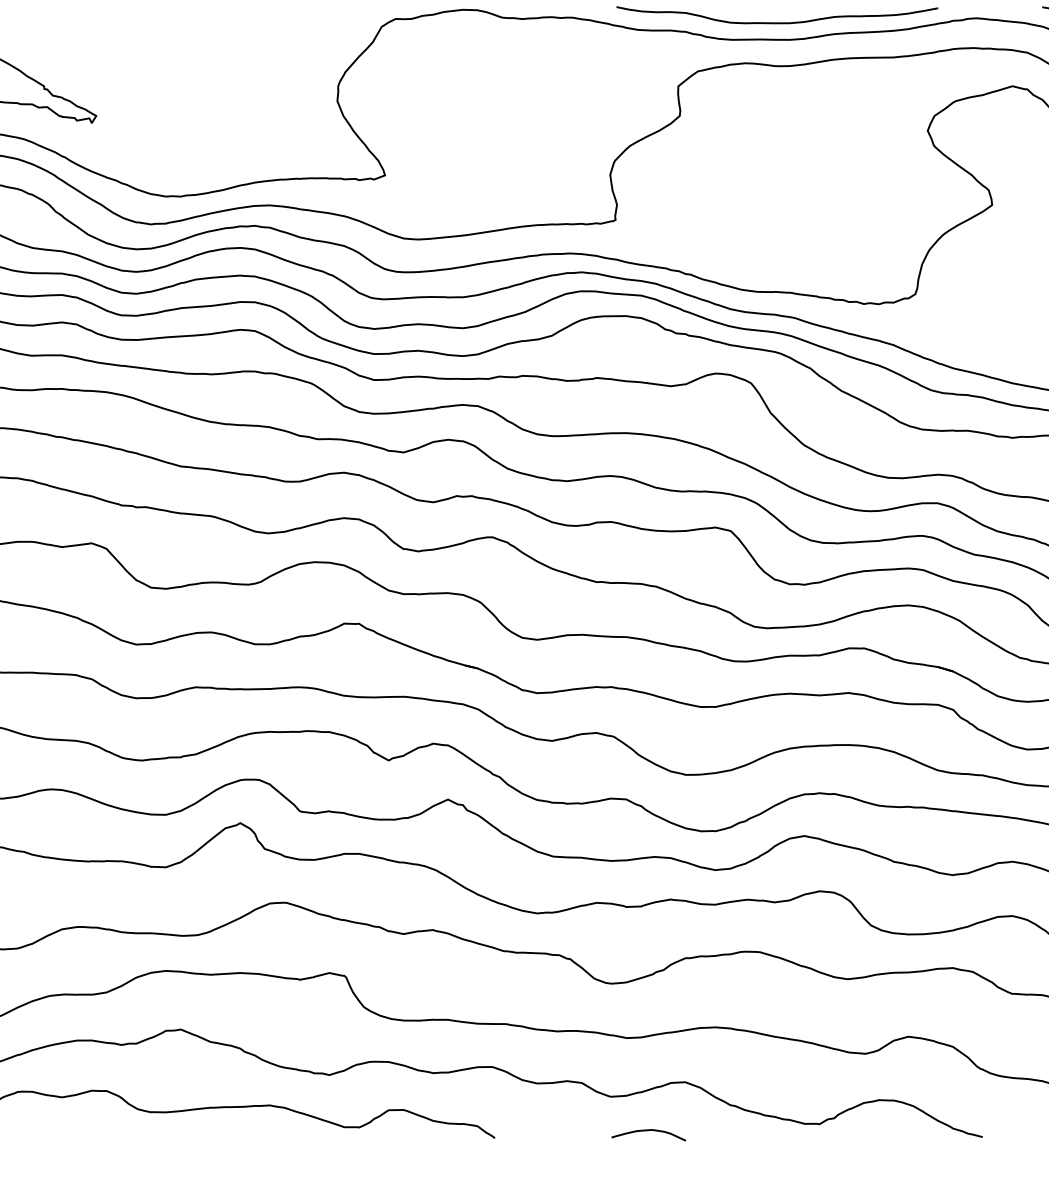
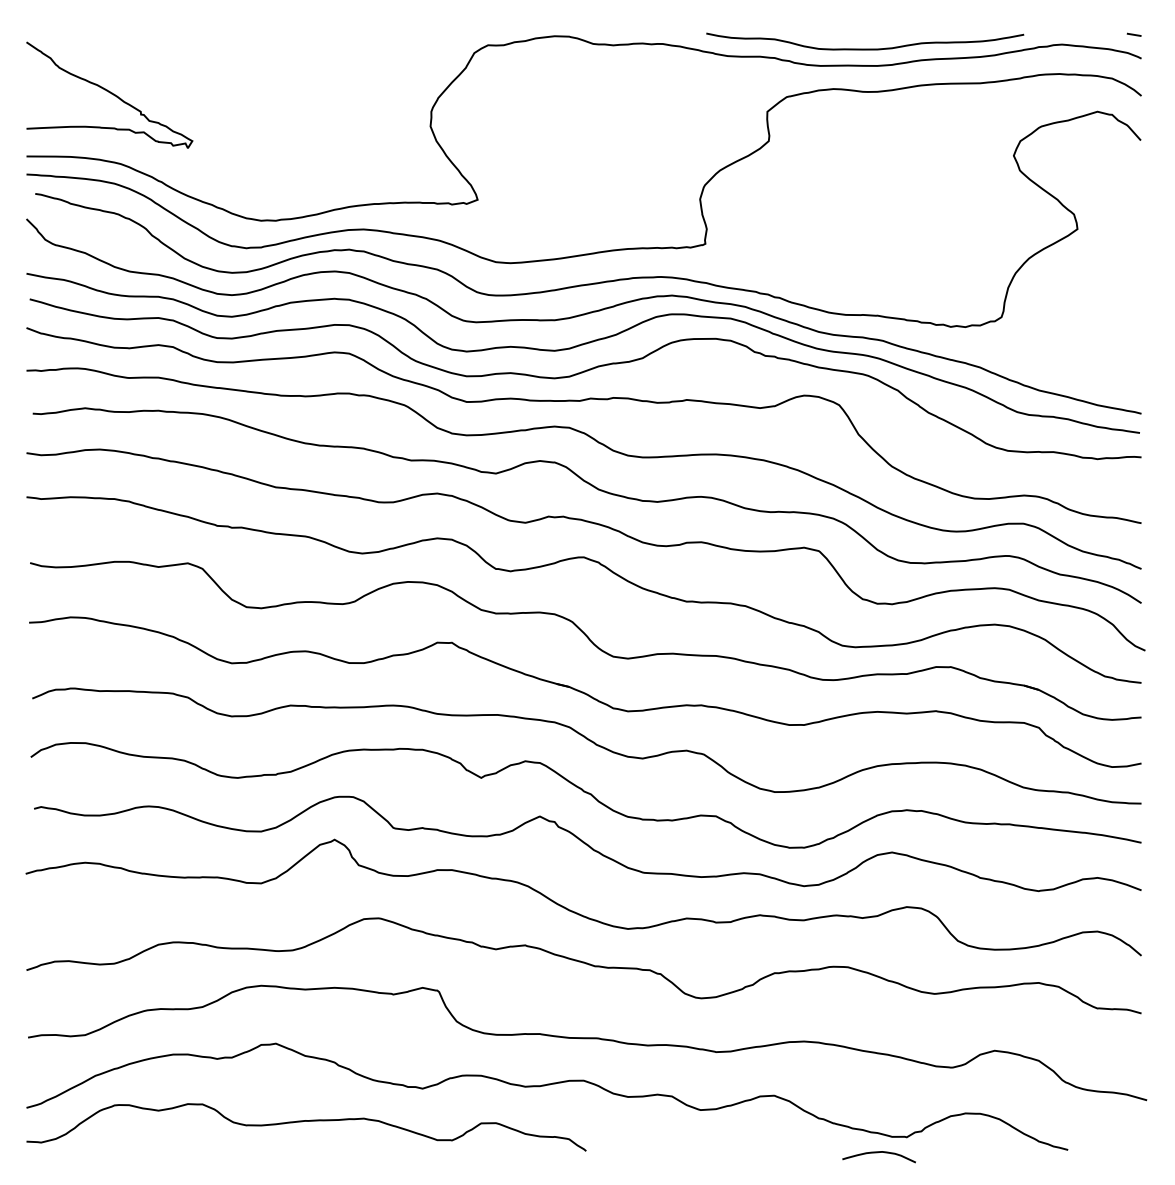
curve: (648, 1131) -> (878, 1153), moved

